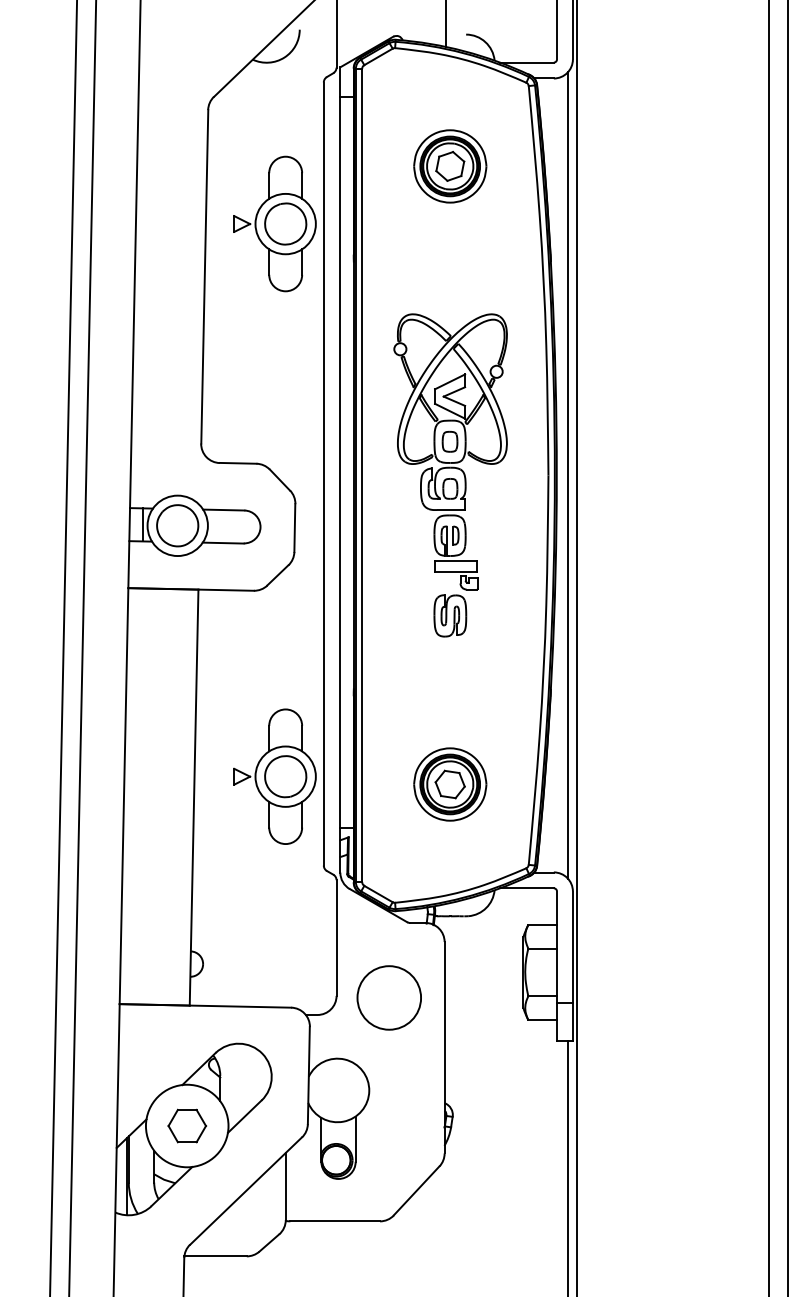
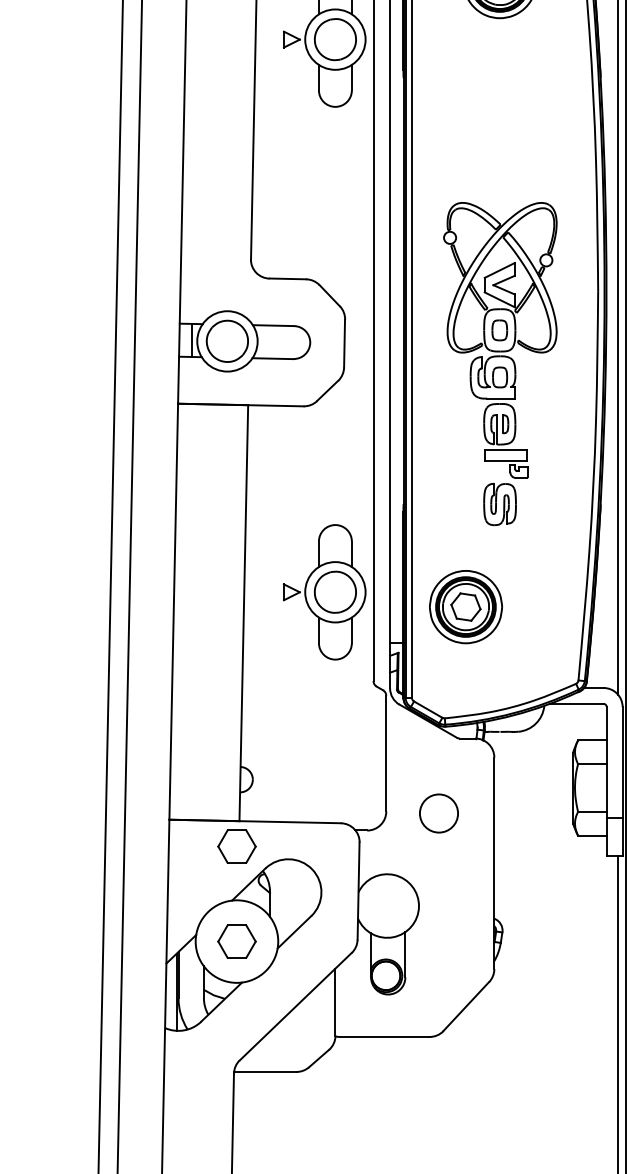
part: (450, 475) -> (500, 364), moved
part: (450, 784) -> (466, 607), moved
circle: (389, 997) -> (439, 813), size x0.6
part: (187, 1030) -> (237, 846), added

